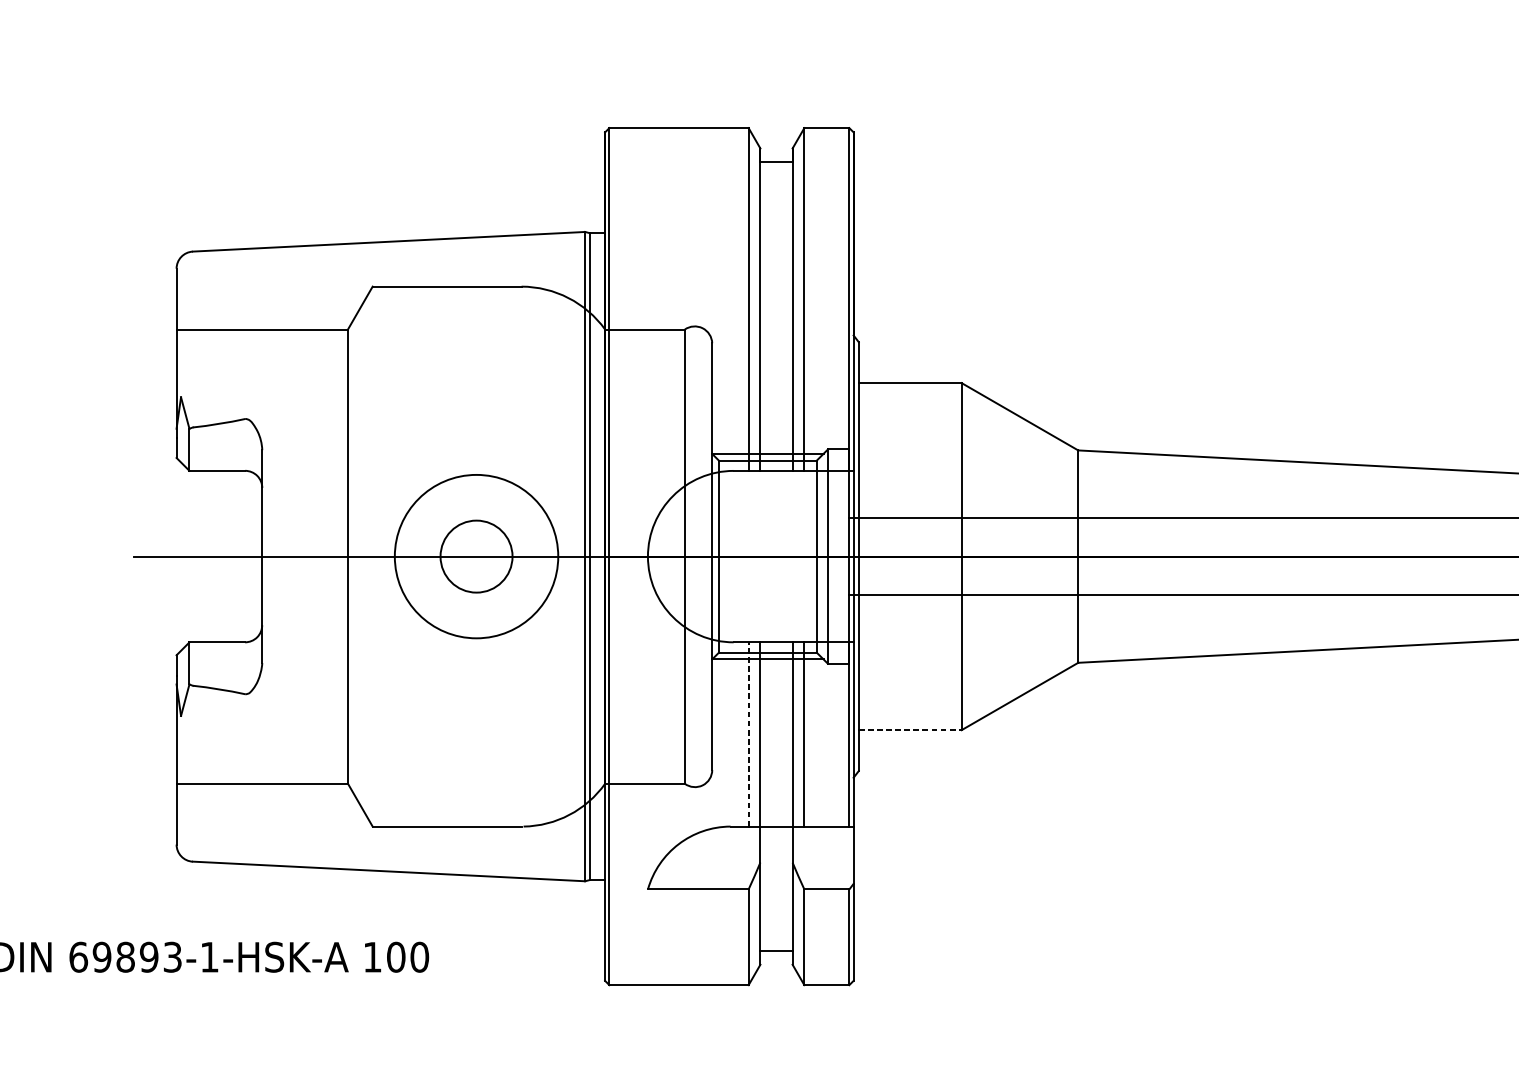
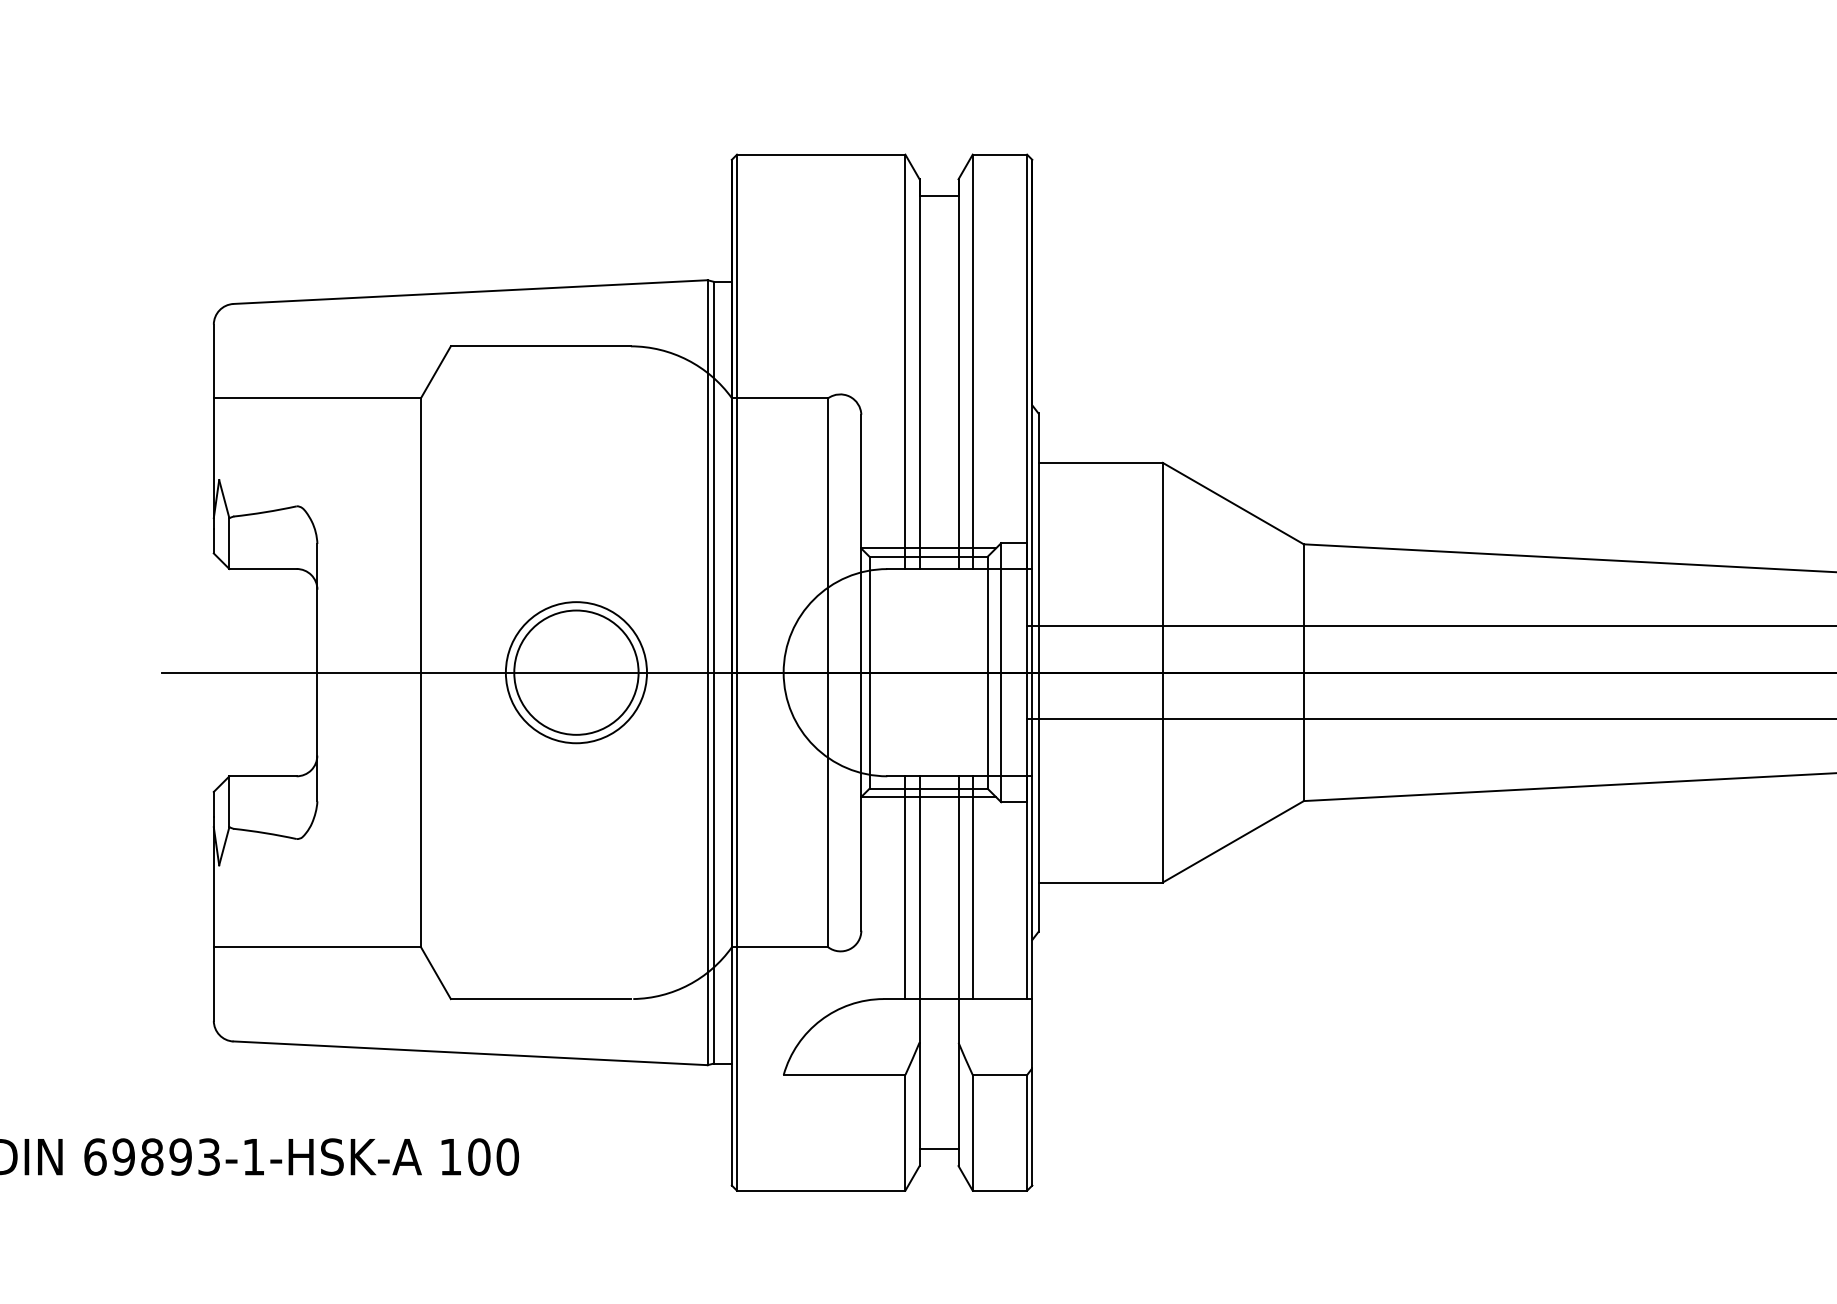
circle: (476, 556) -> (576, 672), size x0.71
circle: (476, 556) -> (576, 672), size x1.43
line: (910, 730) -> (1101, 882), dashed -> solid
line: (748, 734) -> (905, 887), dashed -> solid

